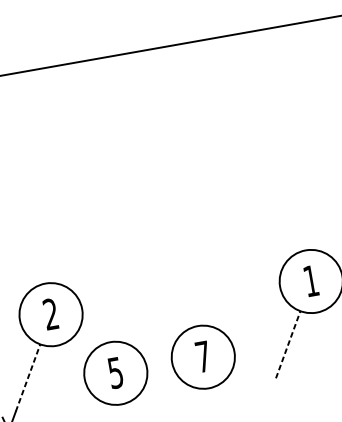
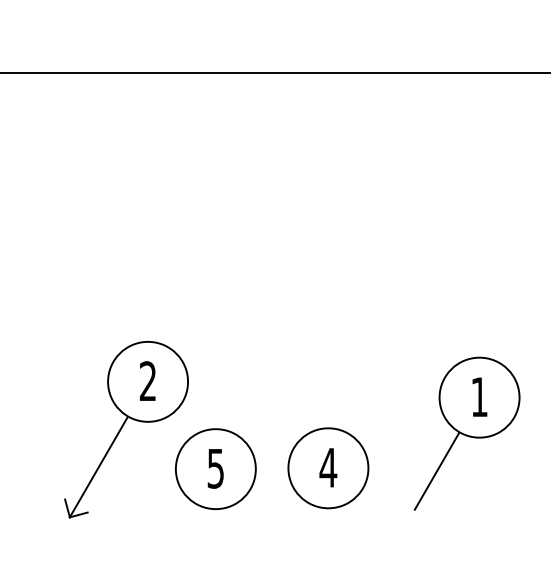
line: (288, 343) -> (437, 470), dashed -> solid
text: (203, 356) -> (328, 467), 7 -> 4
line: (28, 377) -> (105, 455), dashed -> solid

